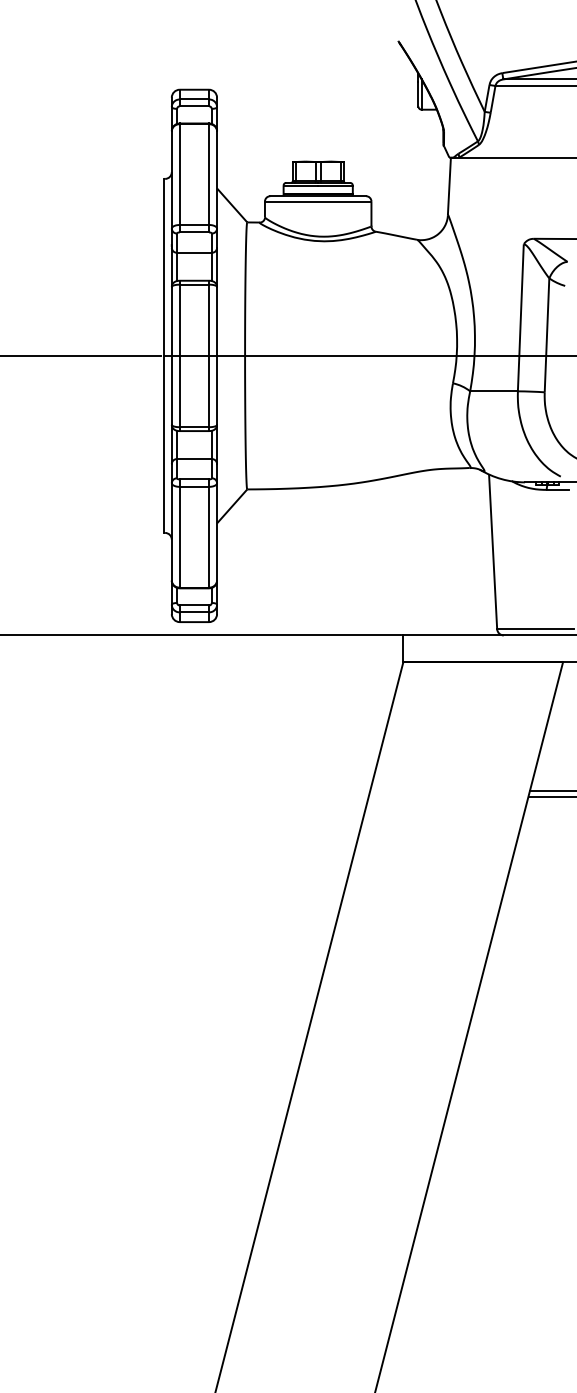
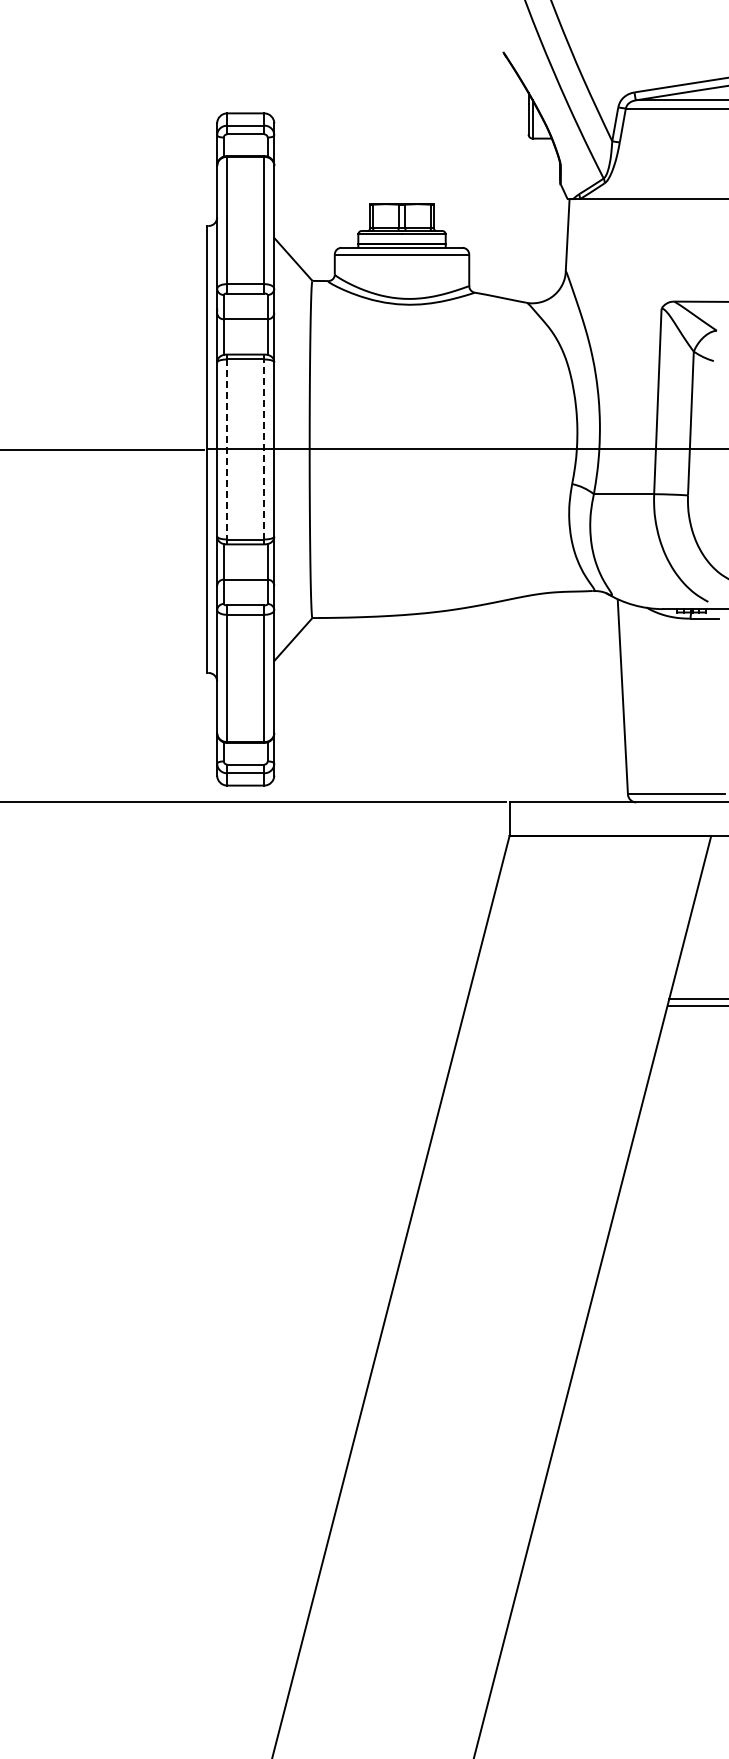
line: (179, 355) -> (227, 449), solid -> dashed
line: (209, 355) -> (264, 449), solid -> dashed

